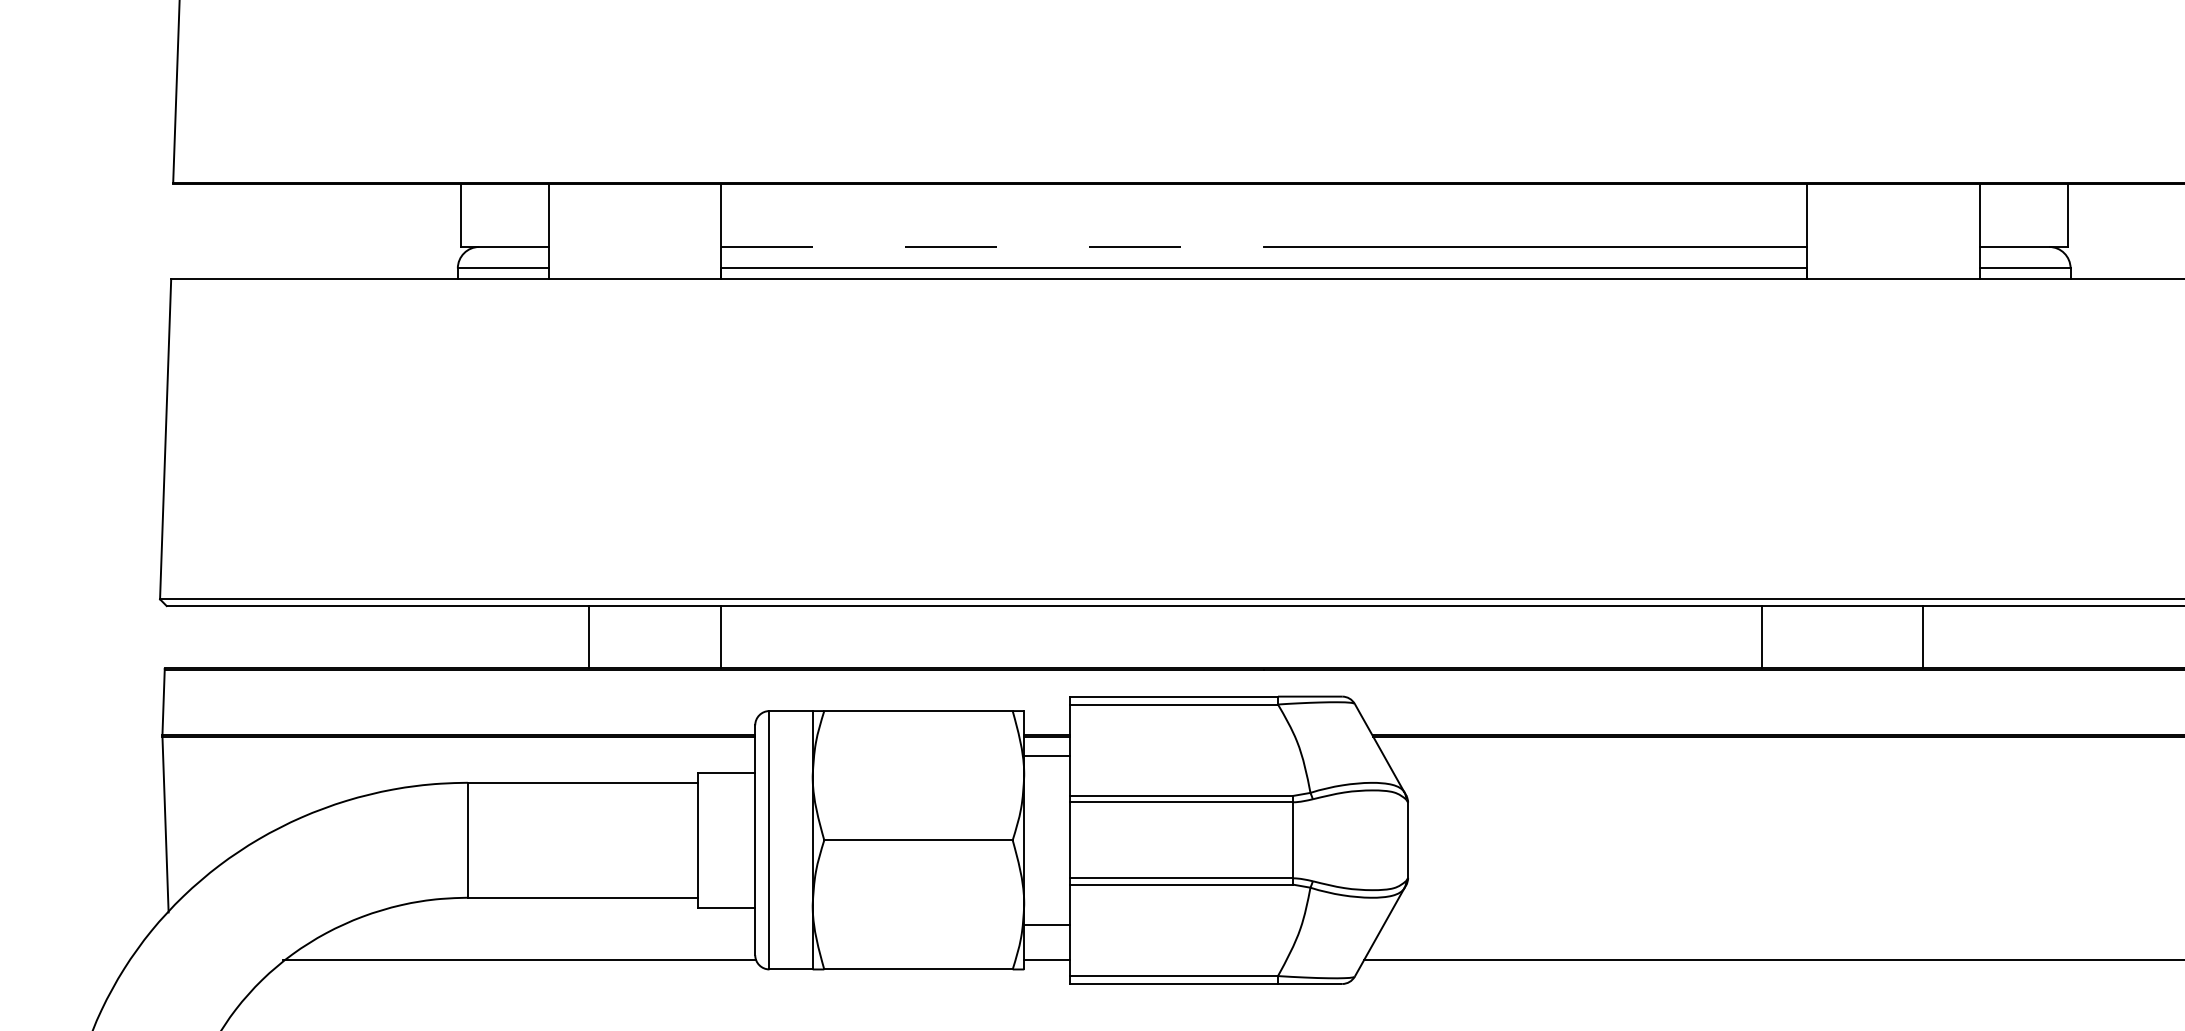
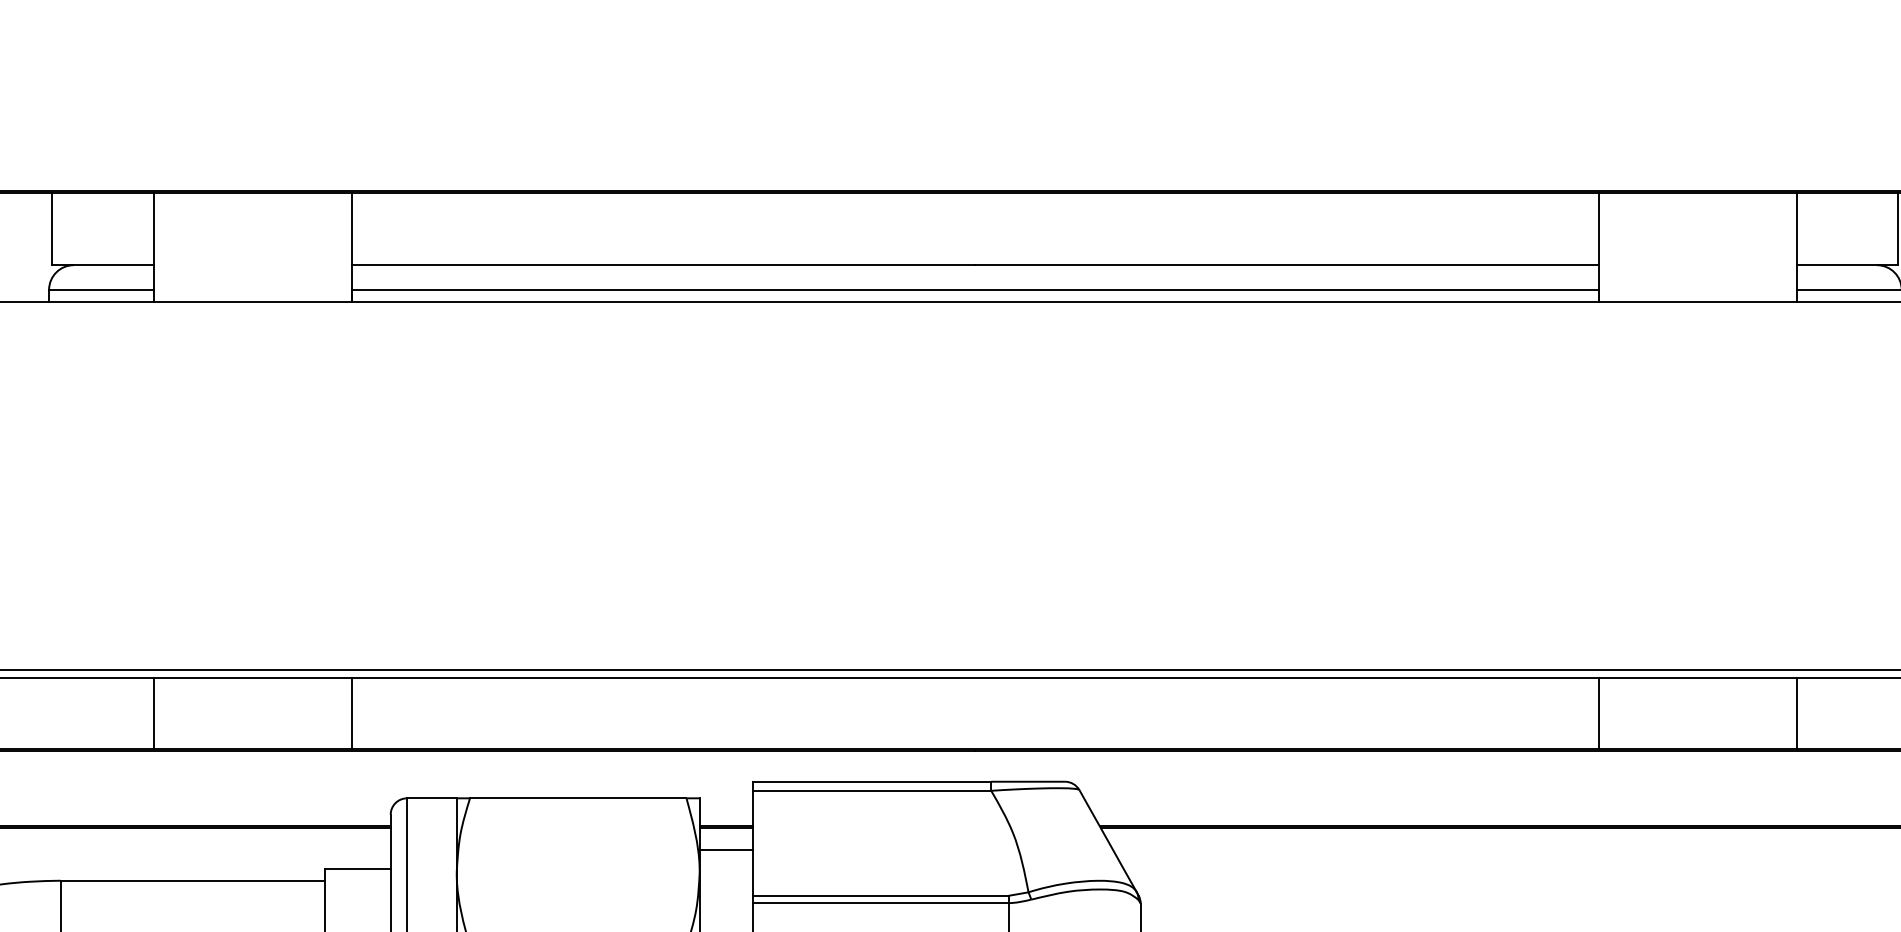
line: (993, 246) -> (664, 264), dashed -> solid
line: (588, 636) -> (153, 712), moved
line: (1762, 636) -> (1599, 712), moved
line: (1922, 636) -> (1797, 712), moved

